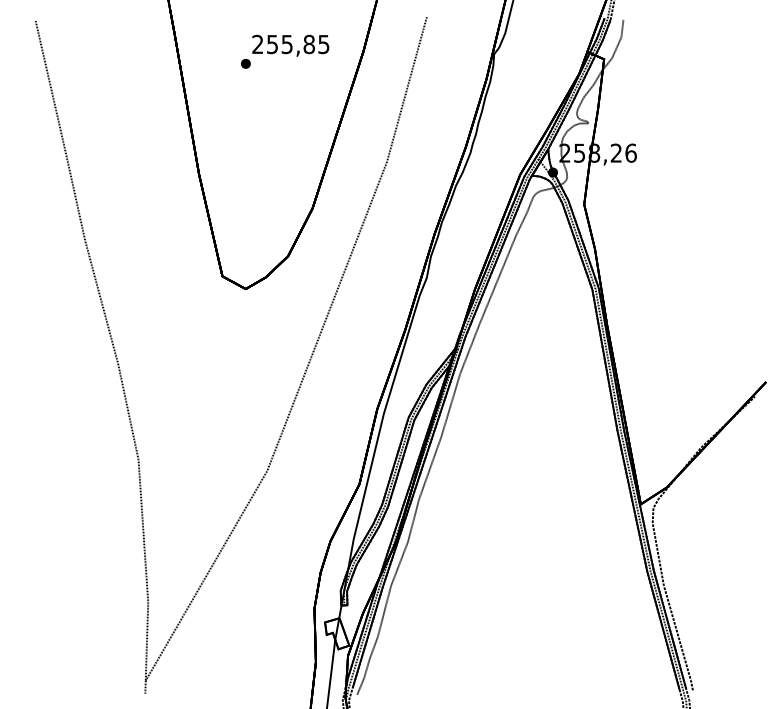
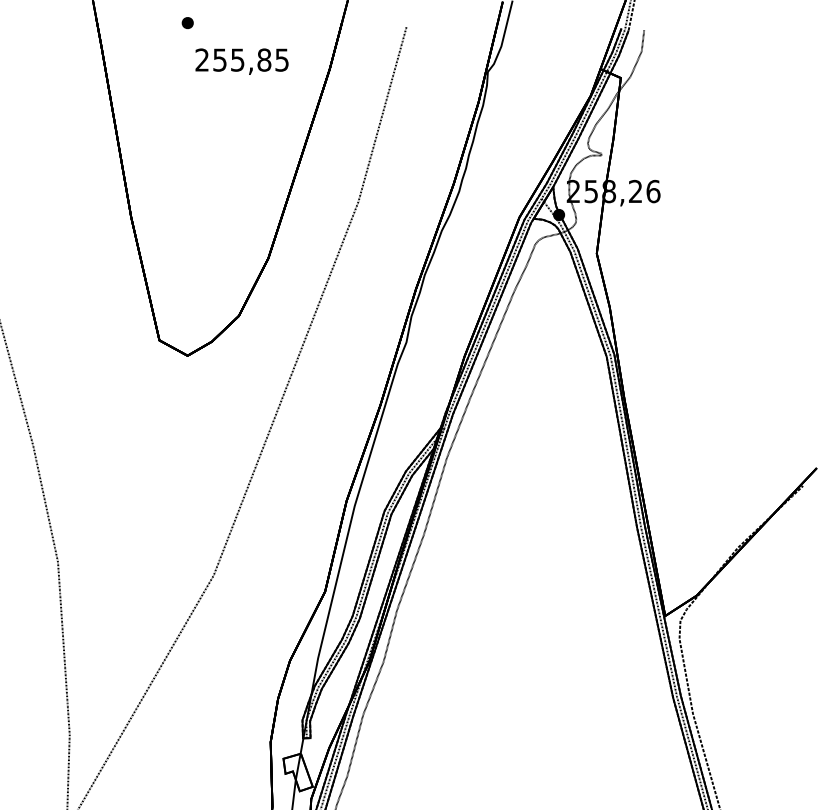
part: (245, 63) -> (187, 22), moved

